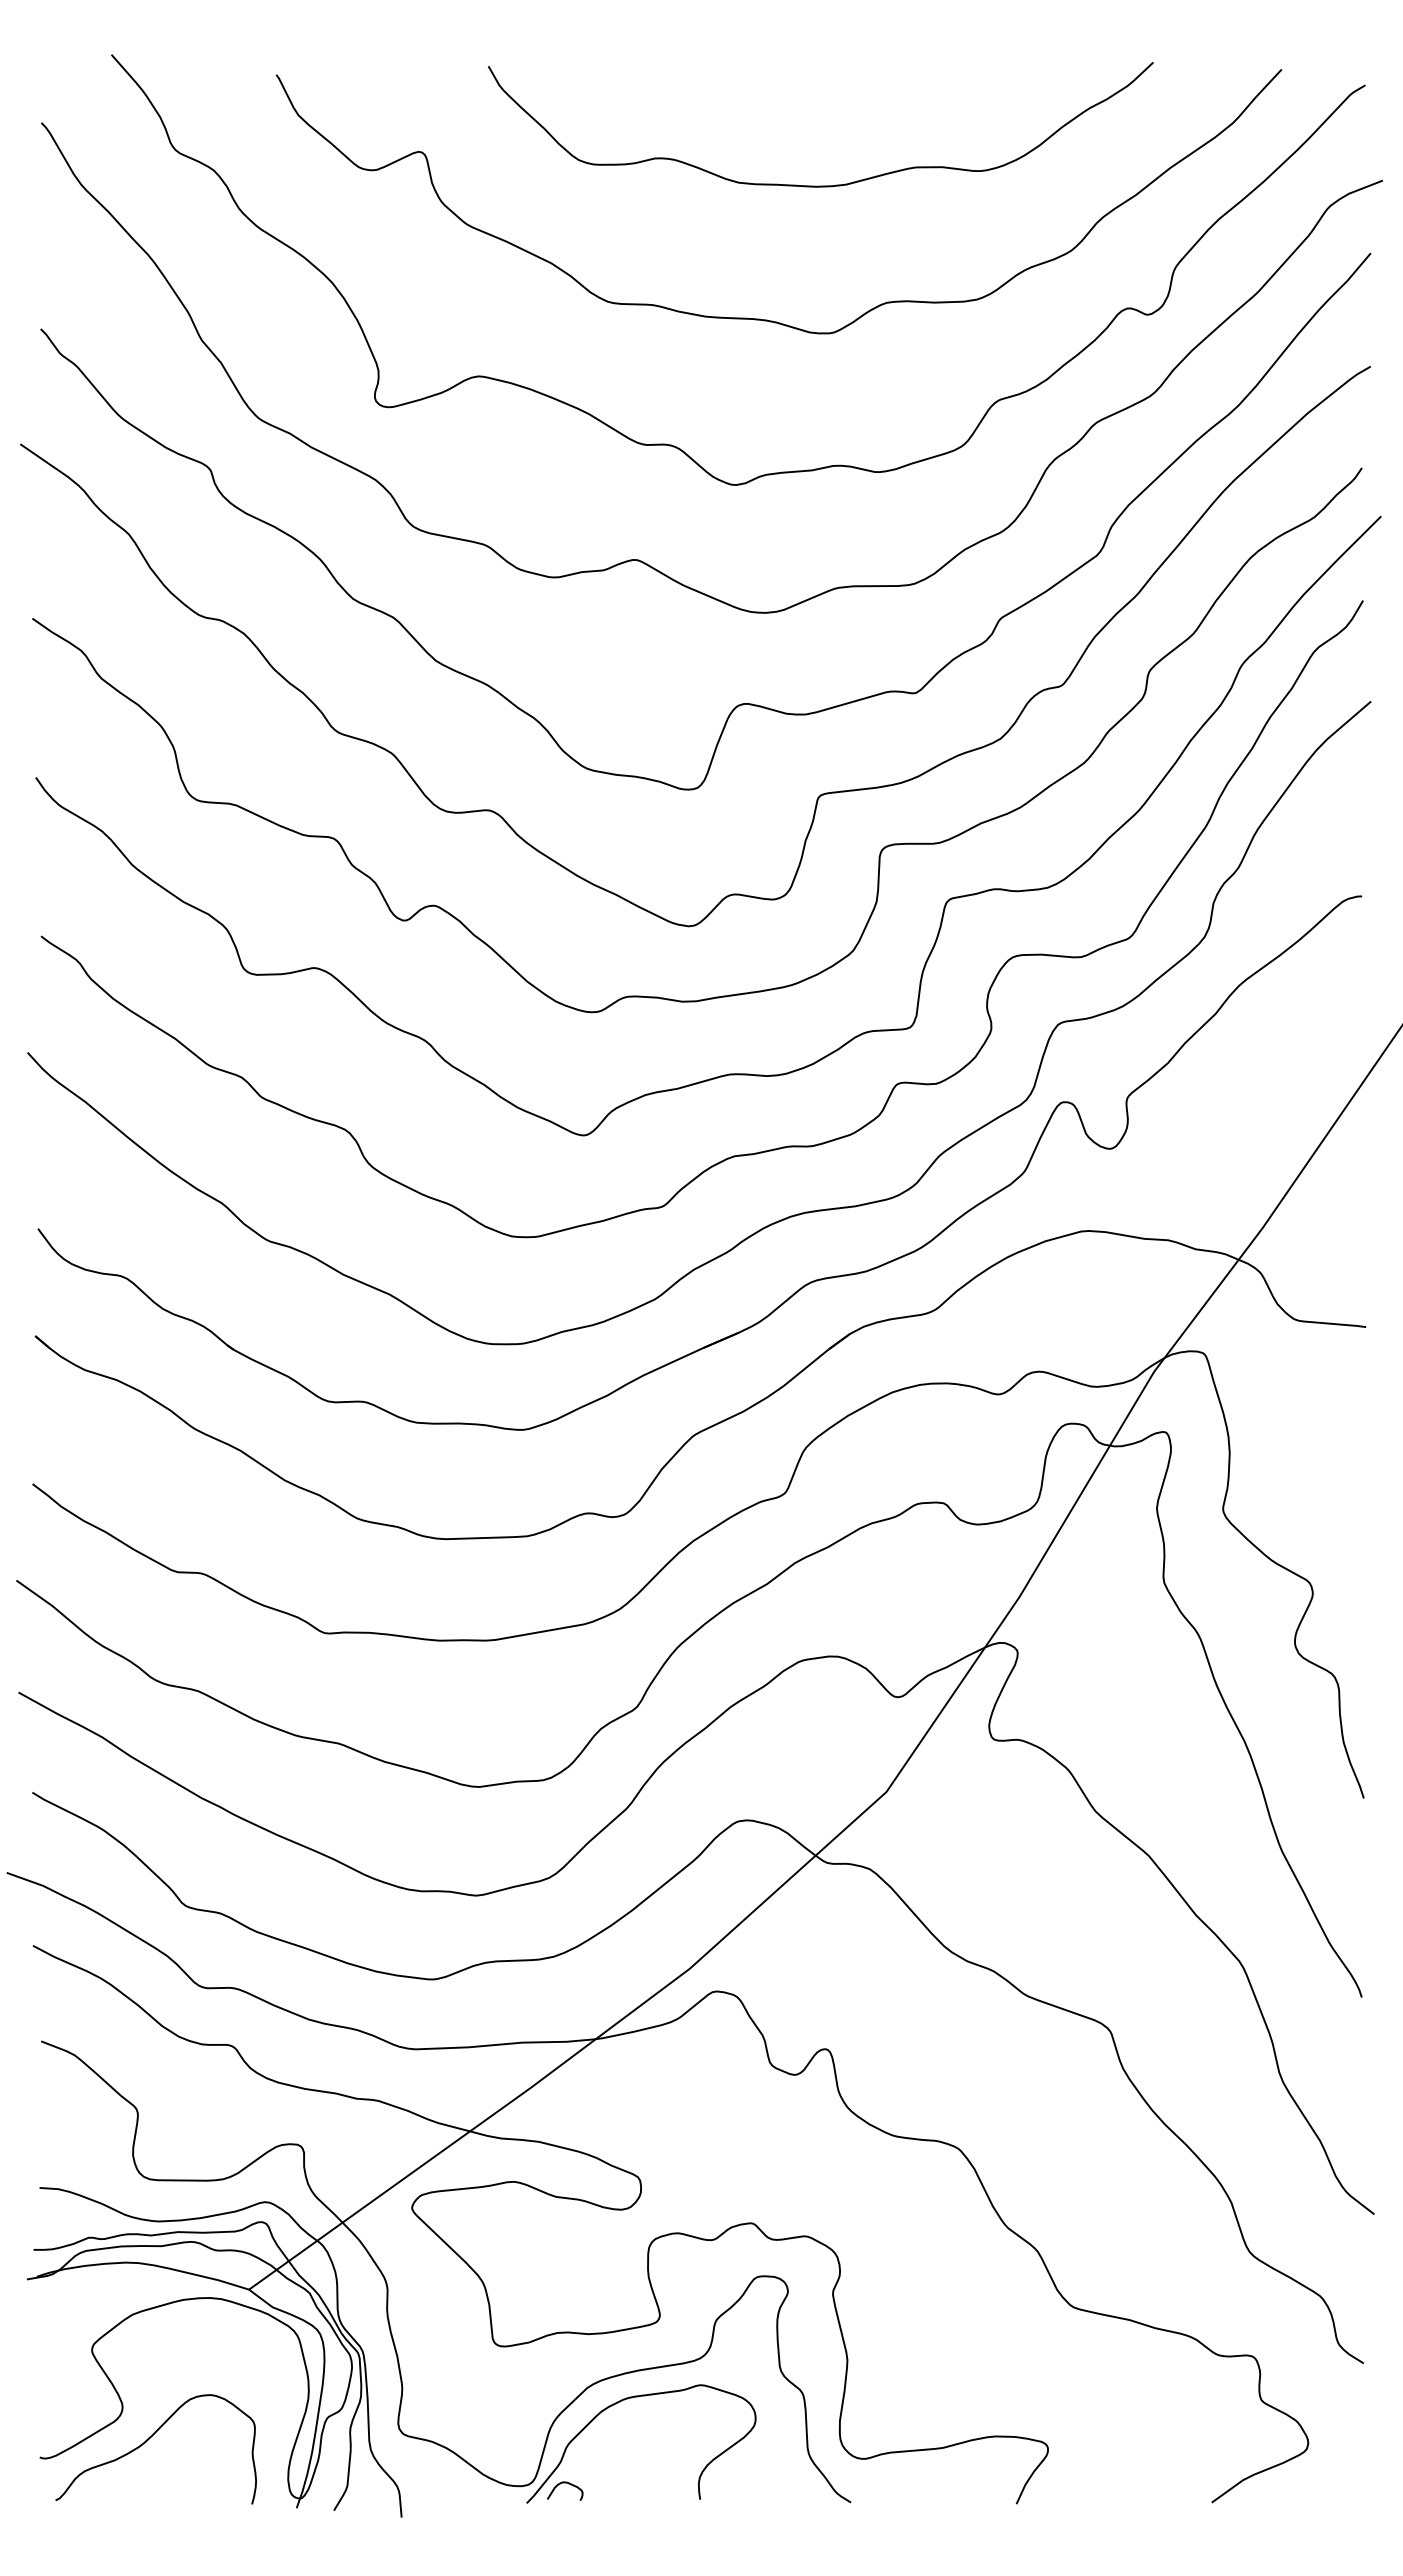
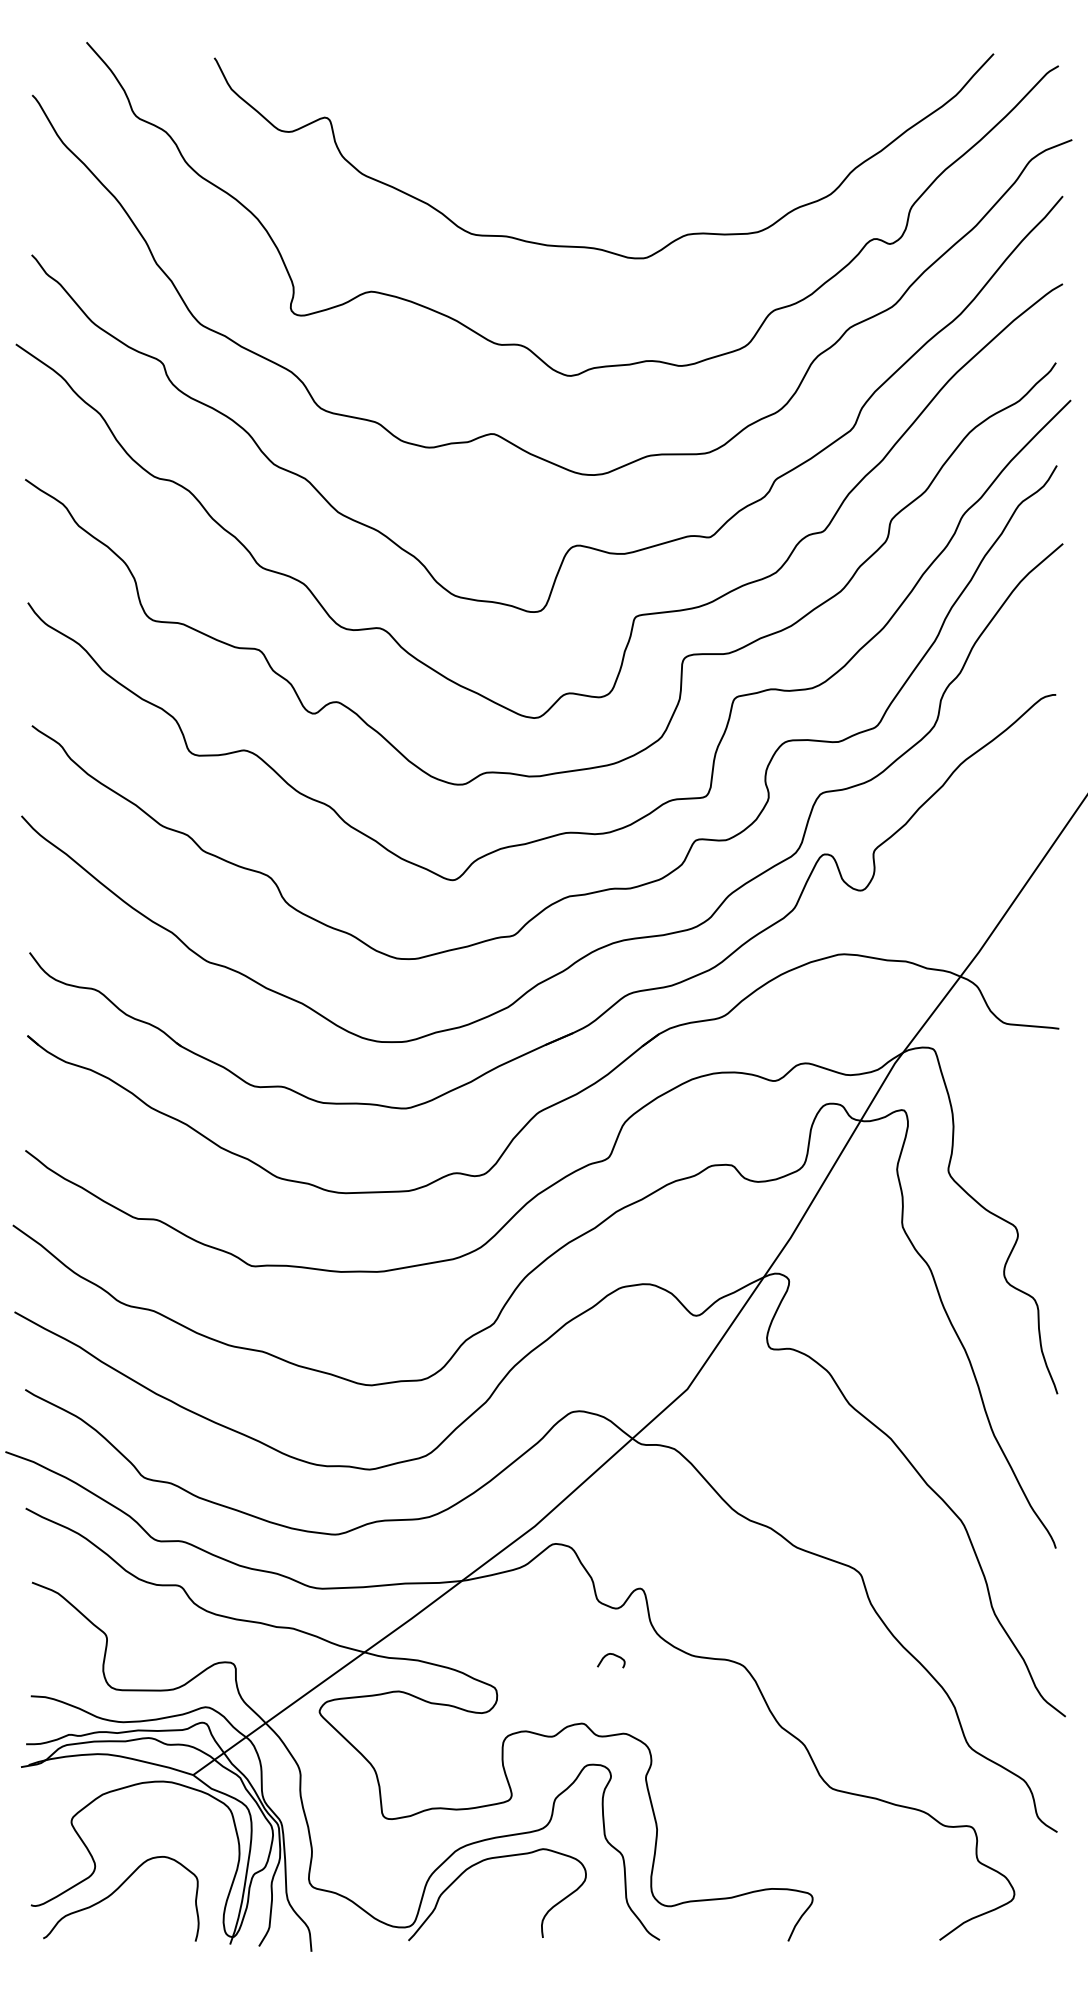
curve: (820, 185) -> (636, 143), removed
curve: (568, 2484) -> (613, 1655), moved

